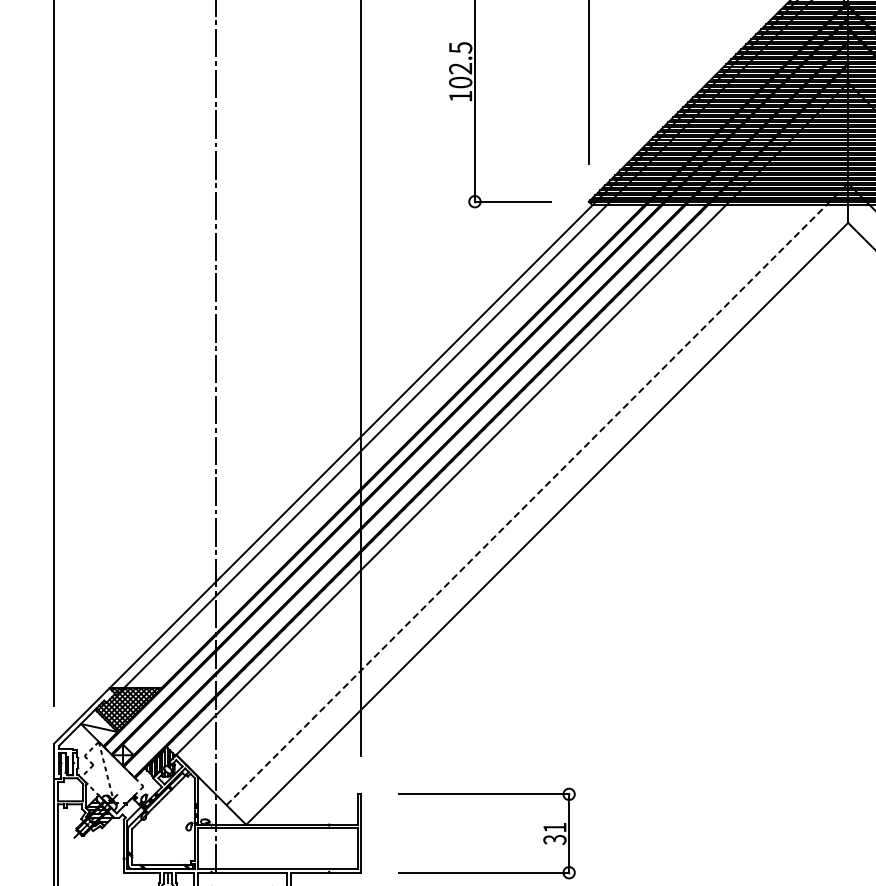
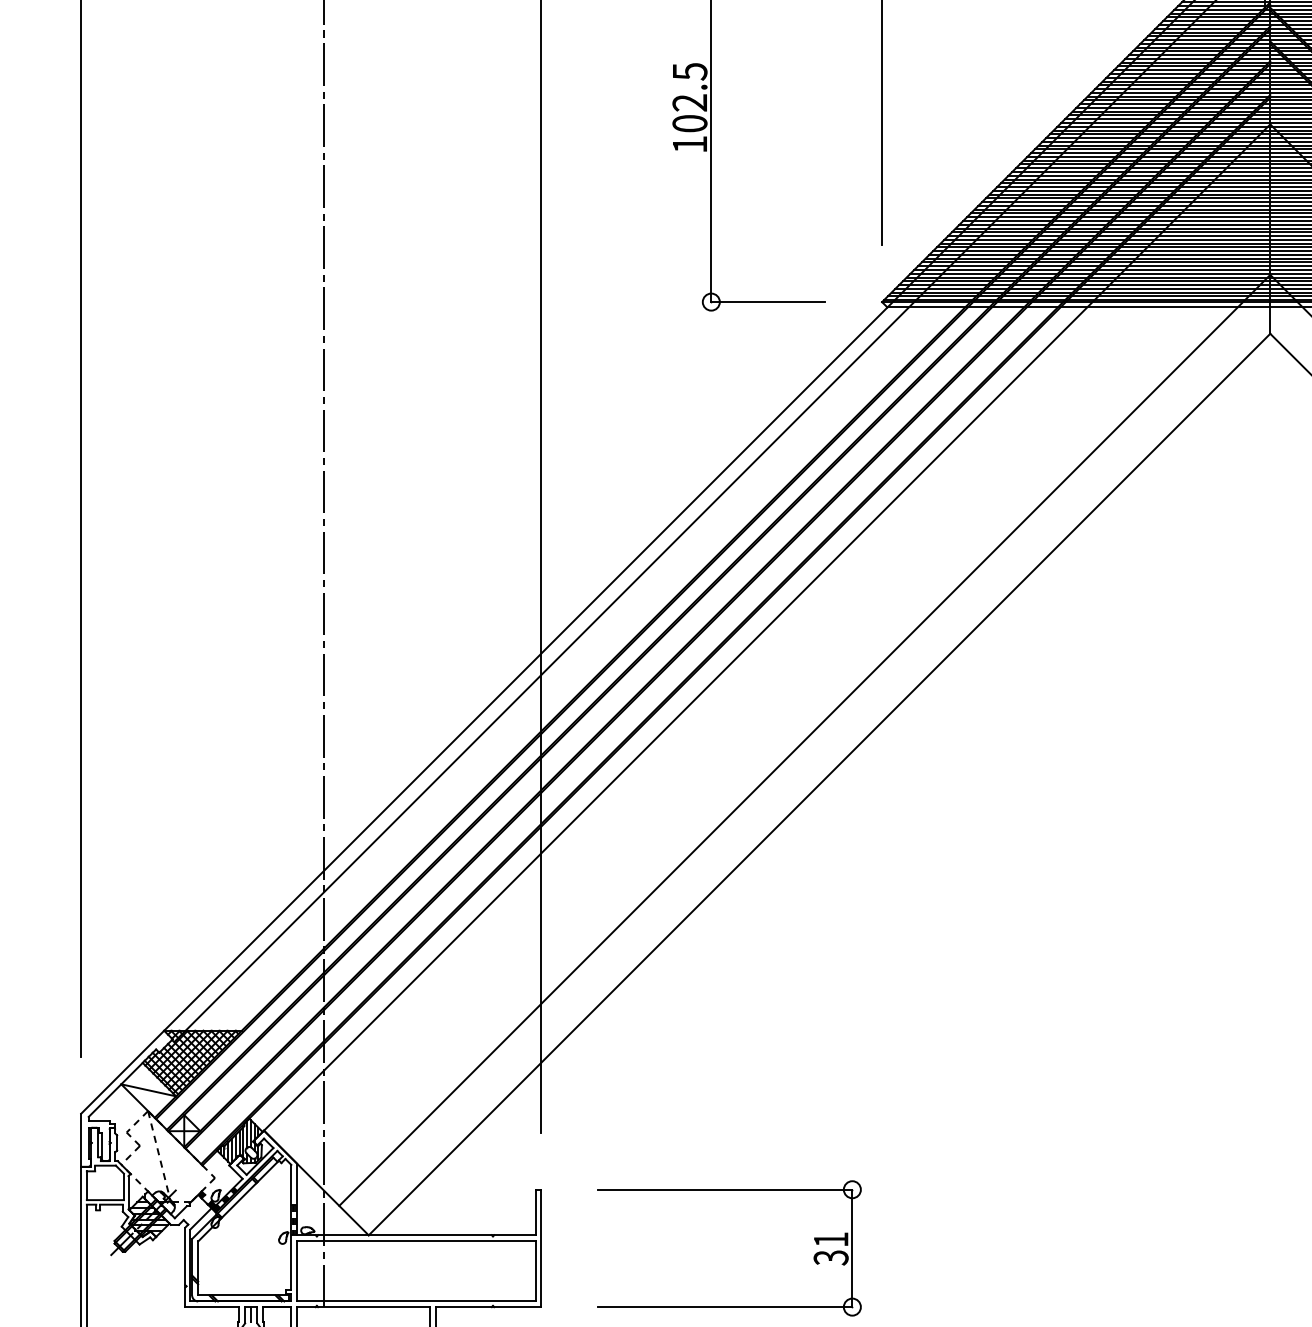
line: (537, 494) -> (805, 740), dashed -> solid

